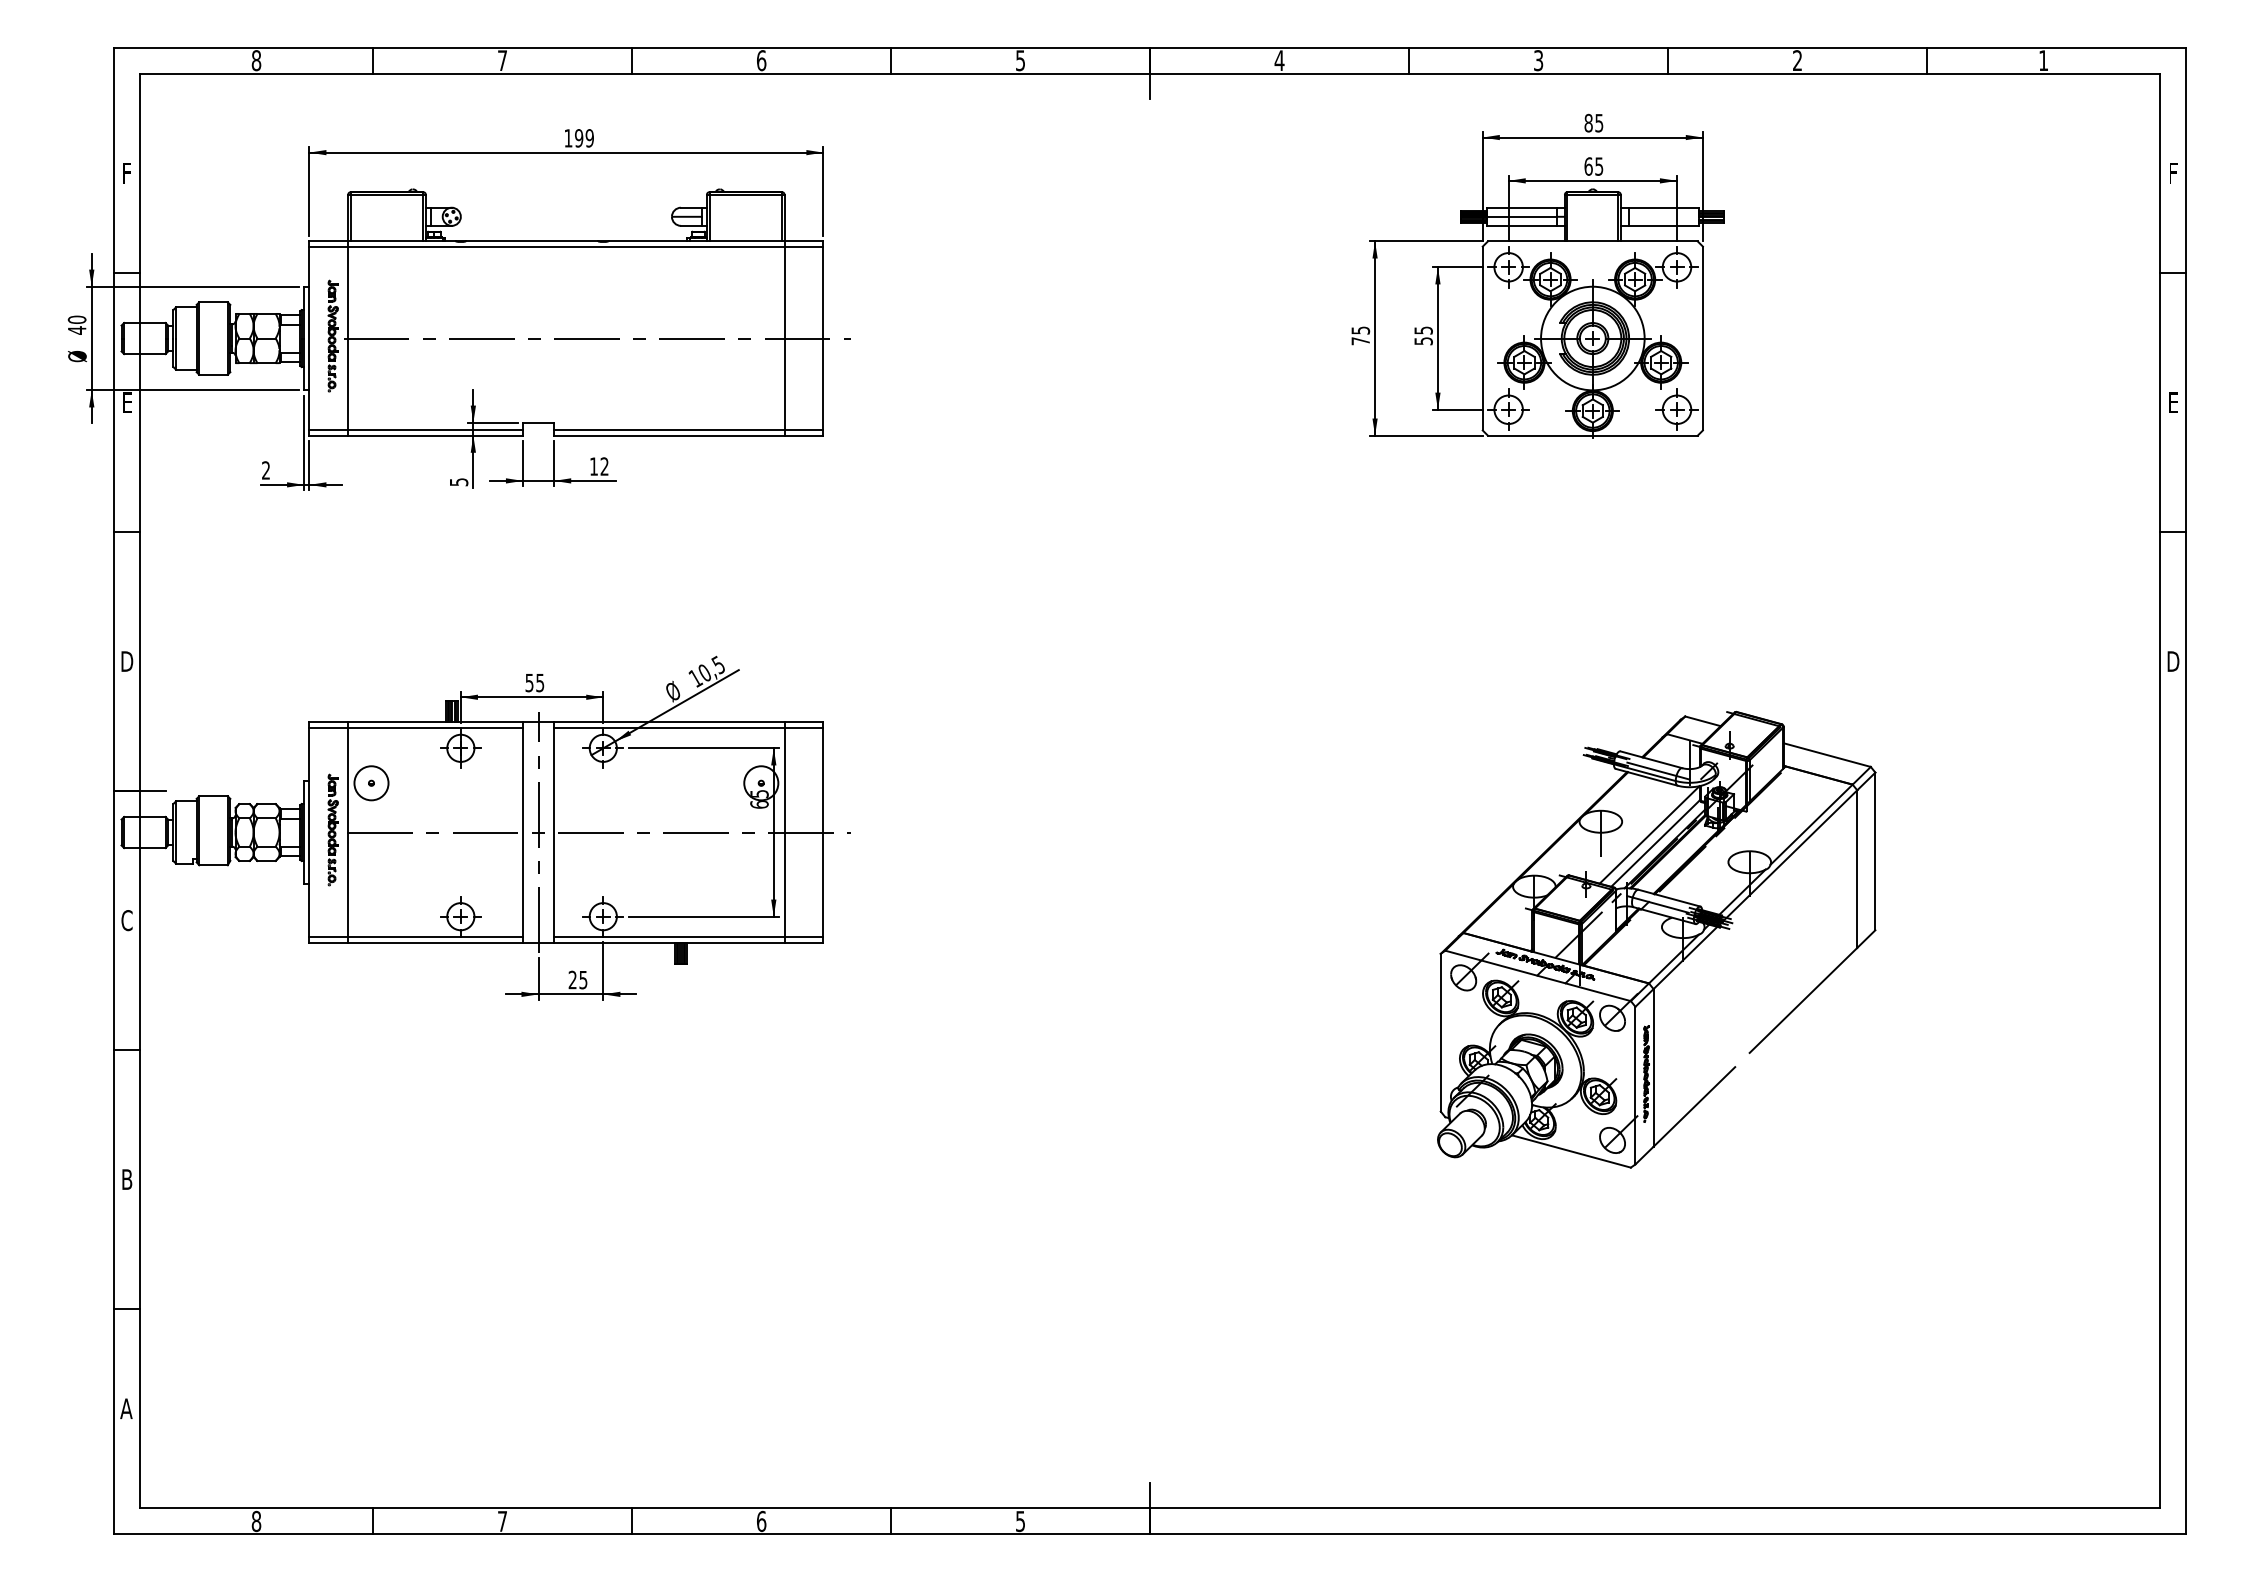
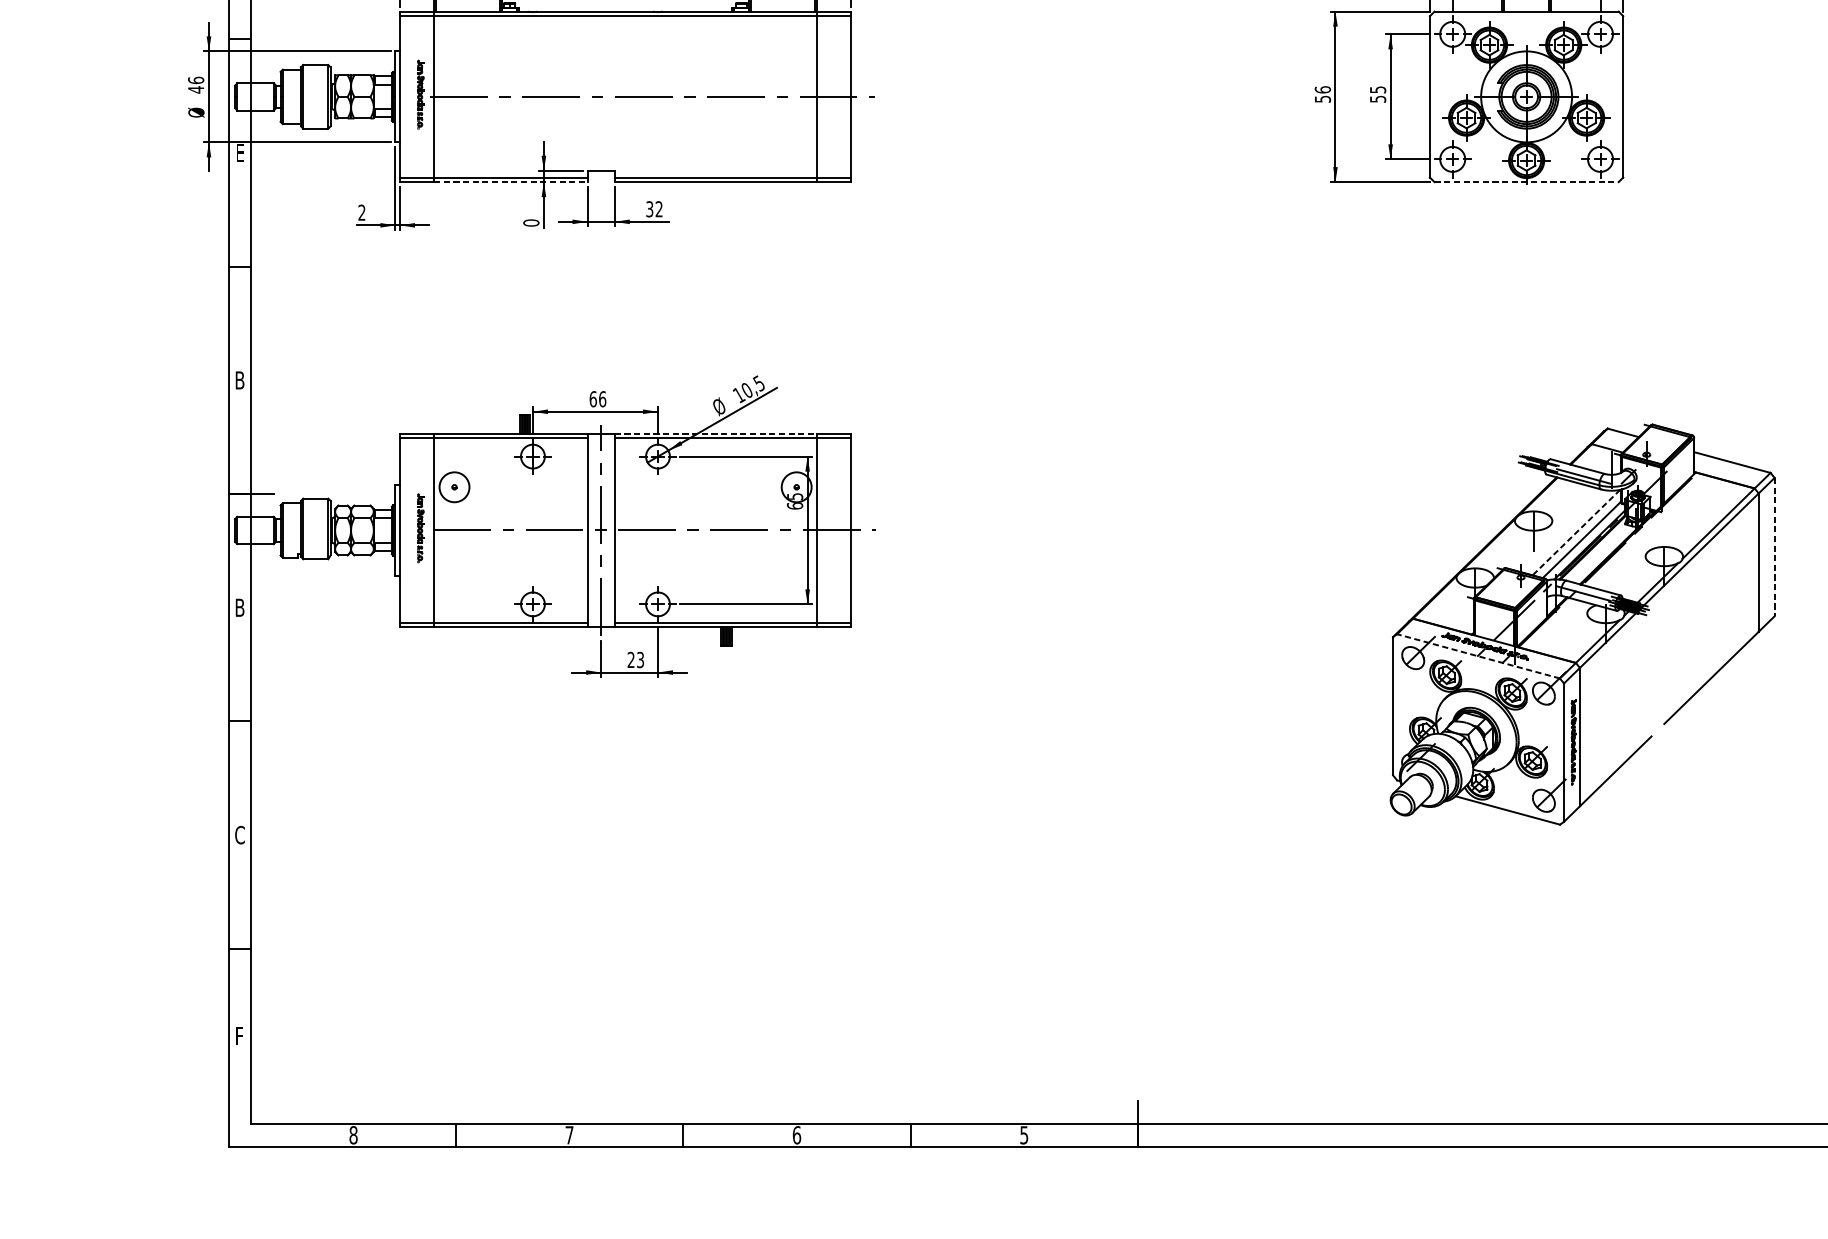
text: (76, 319) -> (195, 80), 40 -> 46
part: (332, 335) -> (420, 94), size x0.7
text: (1360, 335) -> (1322, 94), 75 -> 56
line: (436, 435) -> (511, 181), solid -> dashed
line: (1592, 435) -> (1526, 181), solid -> dashed
text: (593, 466) -> (649, 209), 12 -> 32
text: (458, 482) -> (530, 223), 5 -> 0
text: (127, 661) -> (240, 380), D -> B
text: (534, 682) -> (597, 398), 55 -> 66
line: (669, 722) -> (716, 433), solid -> dashed
part: (332, 829) -> (420, 527), size x0.7
line: (1649, 834) -> (1576, 532), solid -> dashed
line: (1875, 851) -> (1774, 547), solid -> dashed
text: (126, 920) -> (239, 607), C -> B
line: (1537, 975) -> (1478, 656), solid -> dashed
text: (583, 979) -> (640, 659), 25 -> 23
text: (126, 1179) -> (239, 835), B -> C
text: (126, 1408) -> (239, 1036), A -> F

